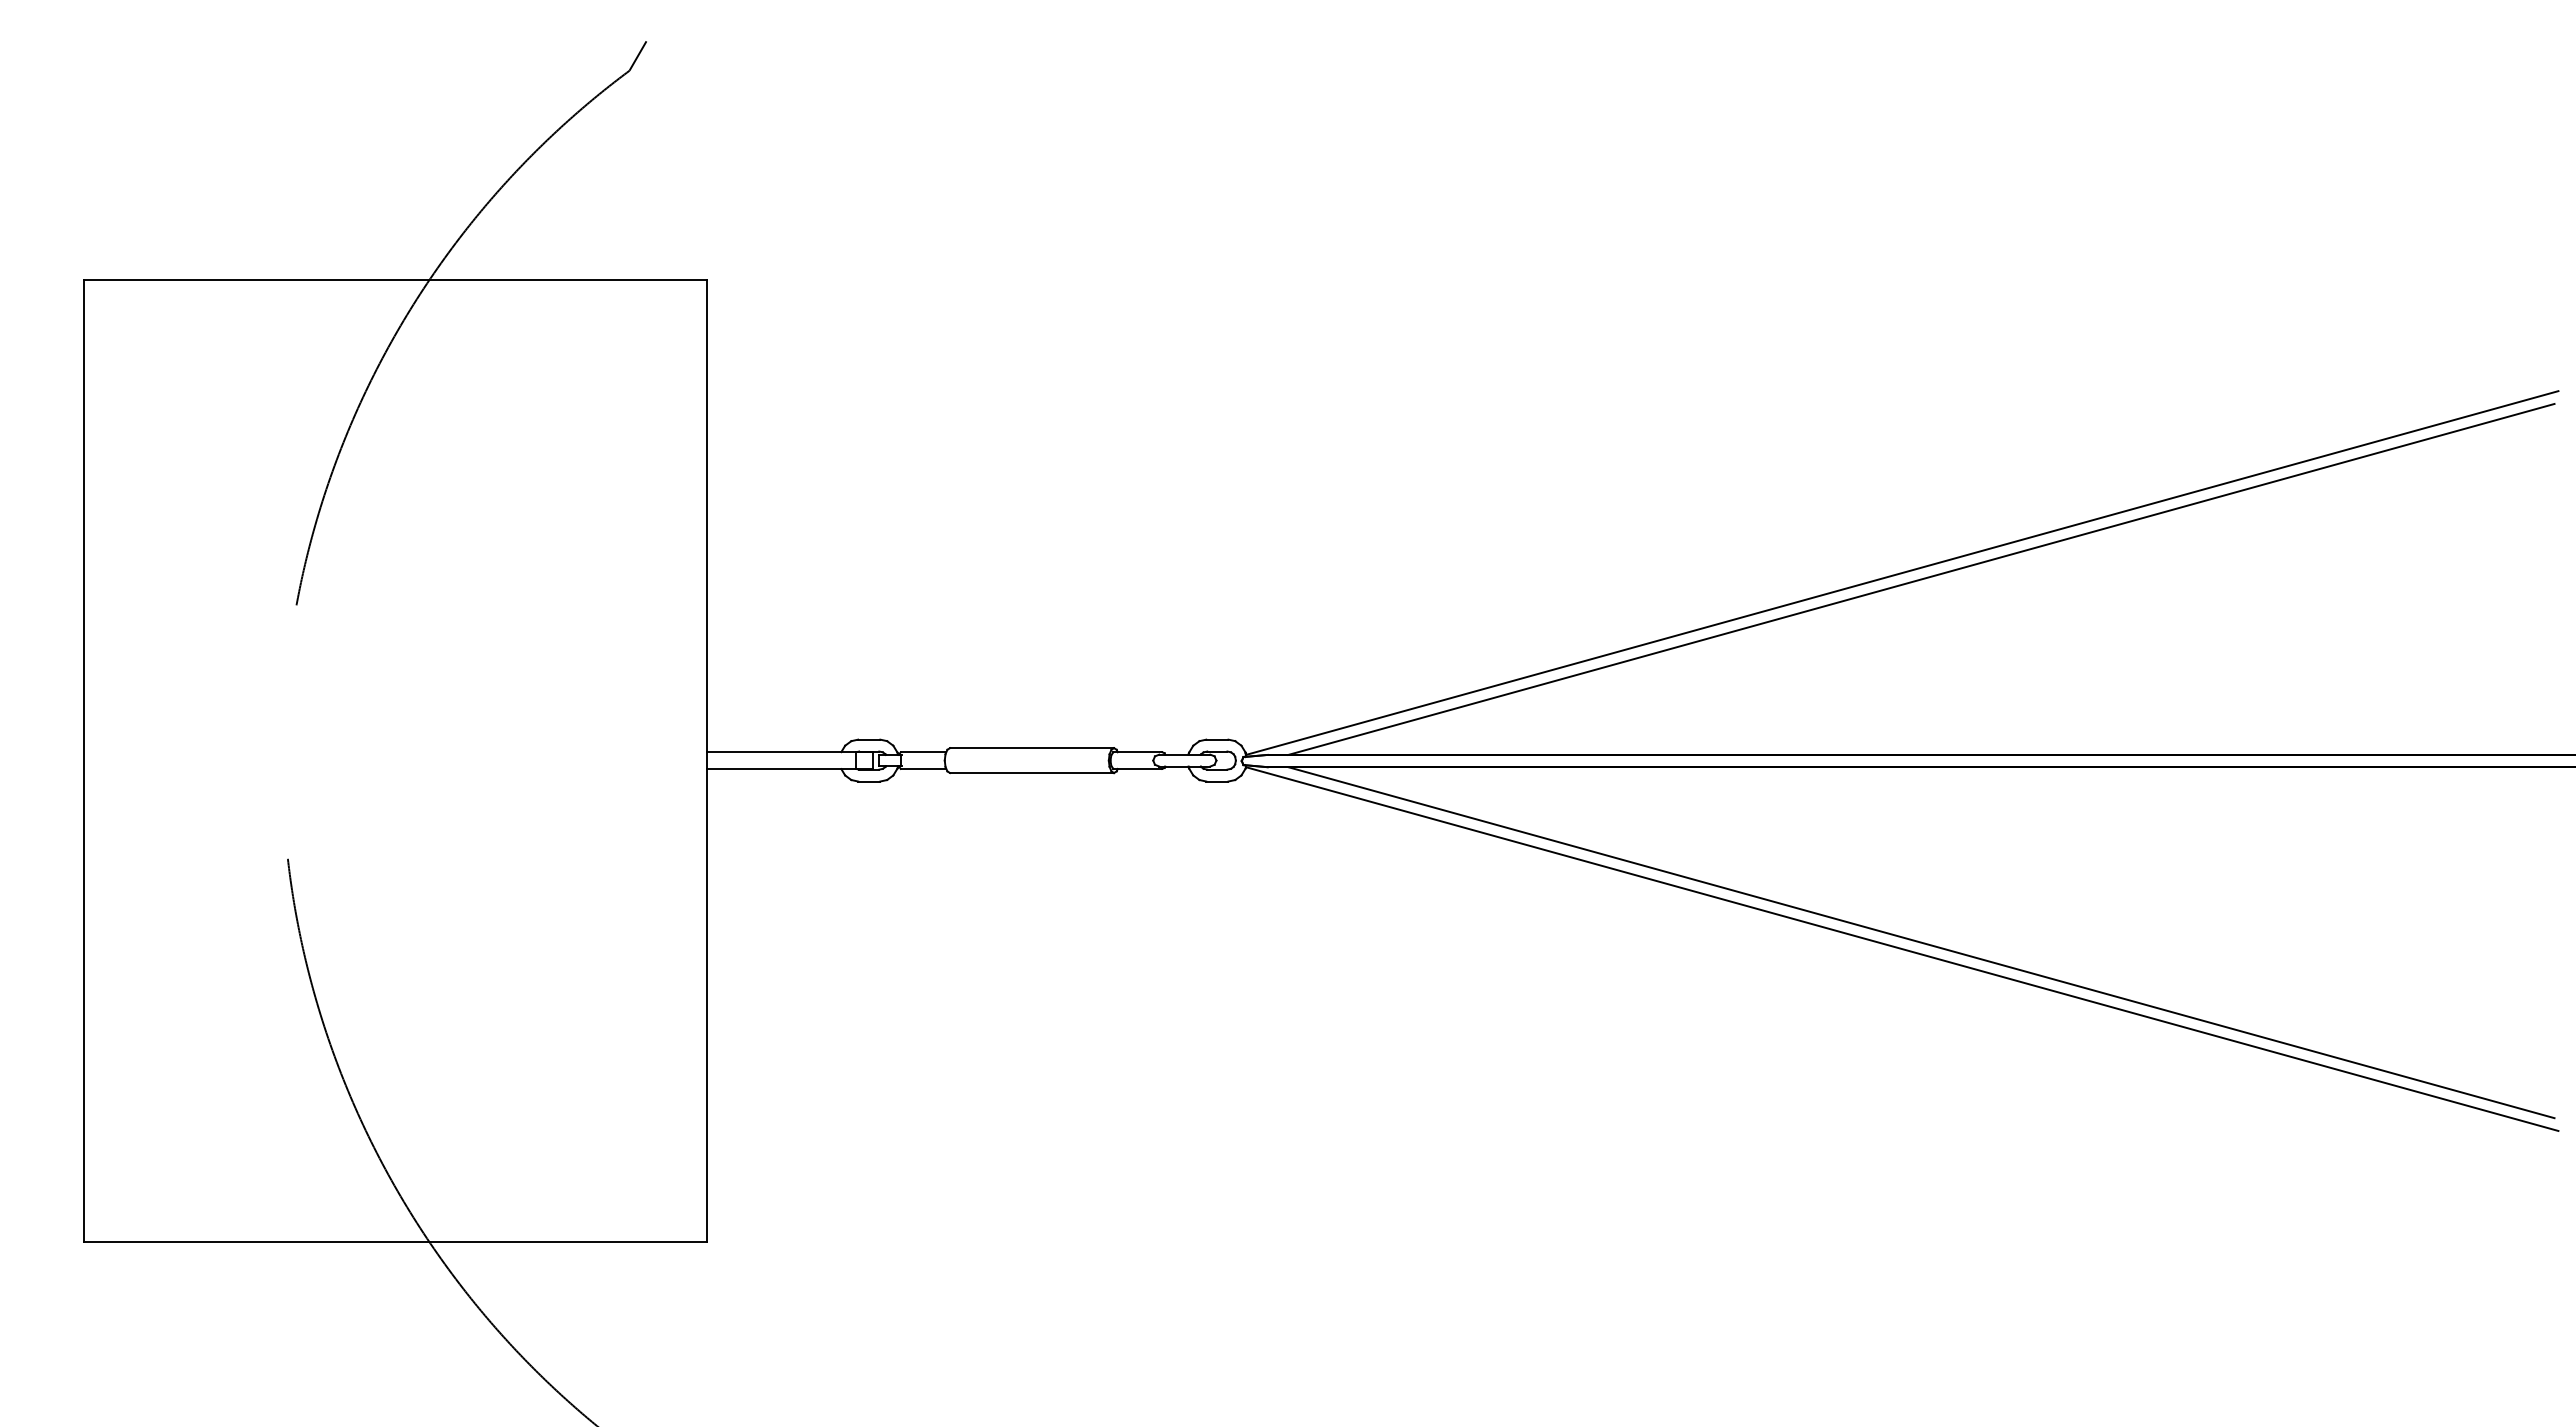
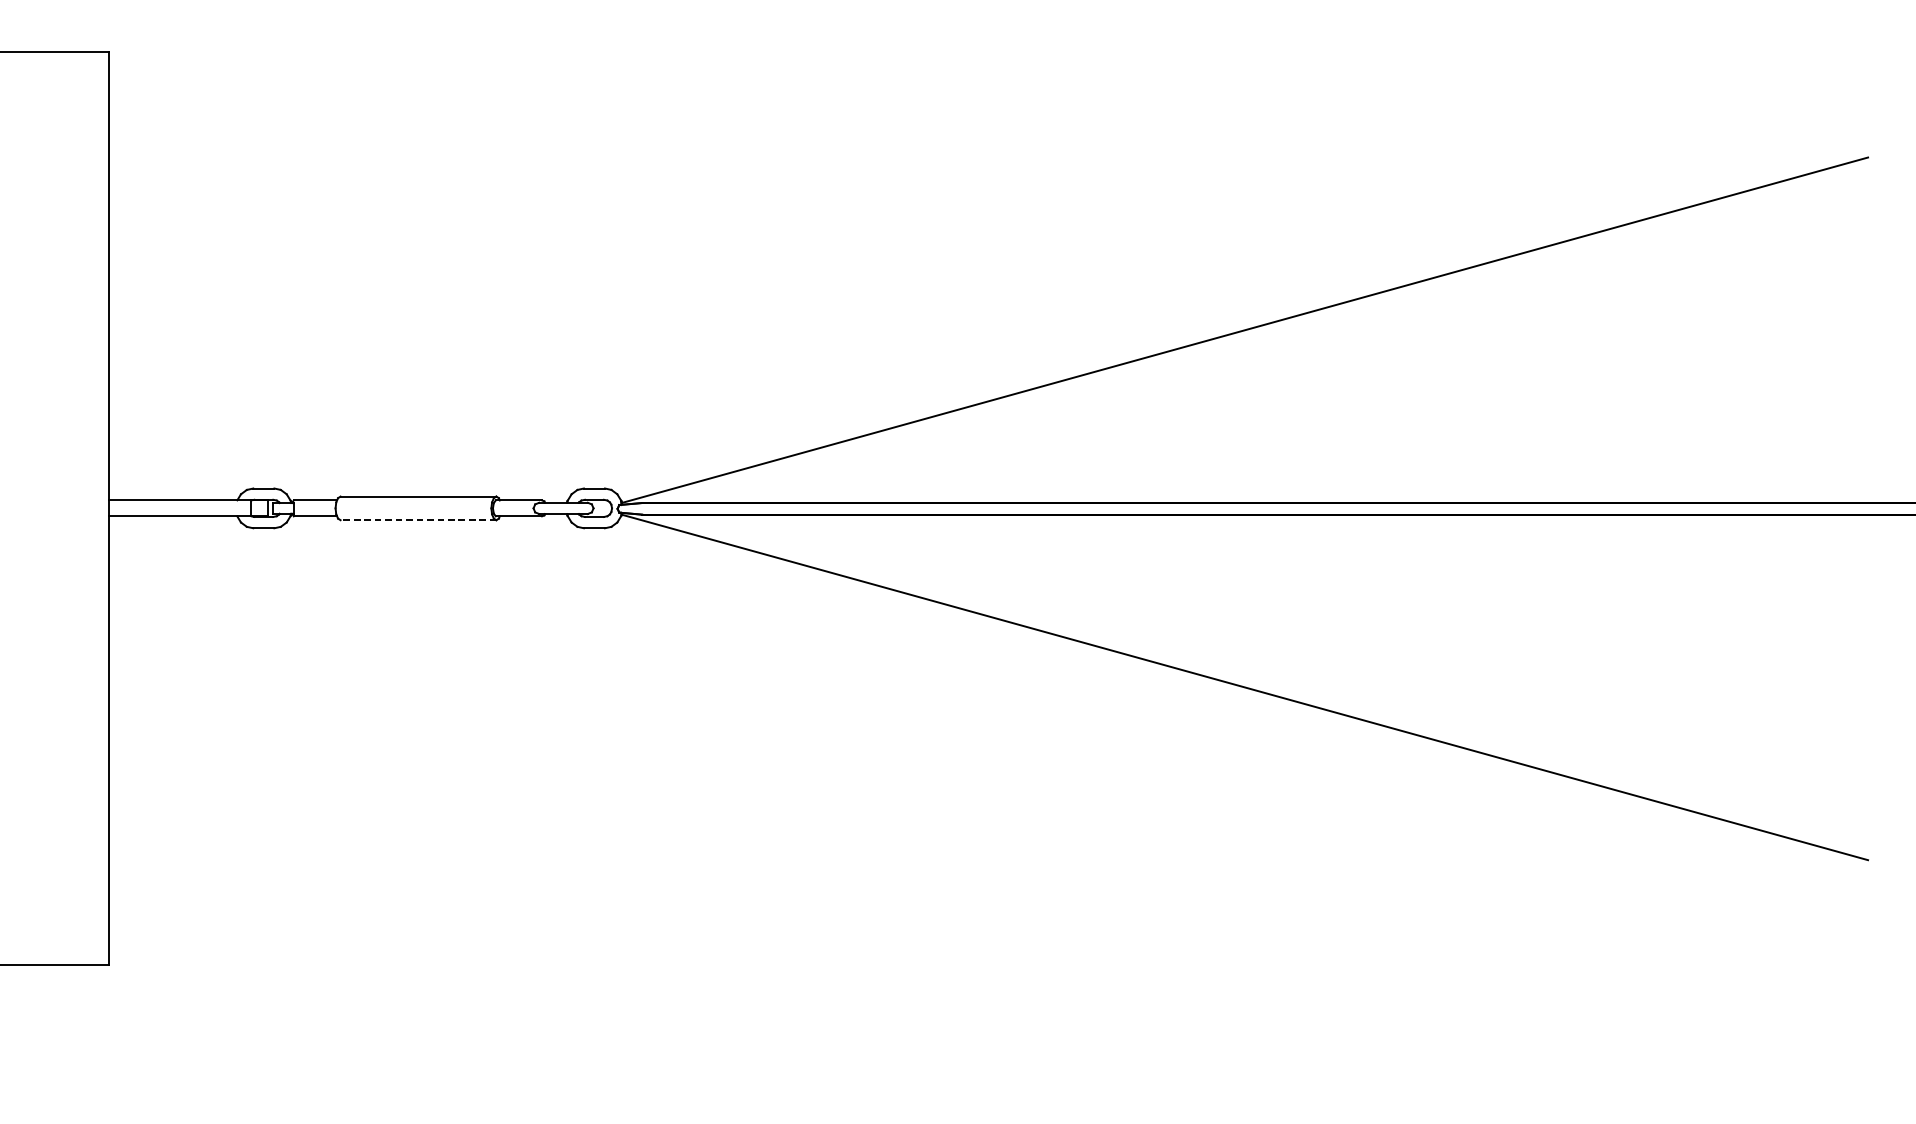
line: (1921, 578) -> (1263, 335), removed
line: (1031, 773) -> (417, 520), solid -> dashed
line: (1921, 942) -> (1263, 681), removed

